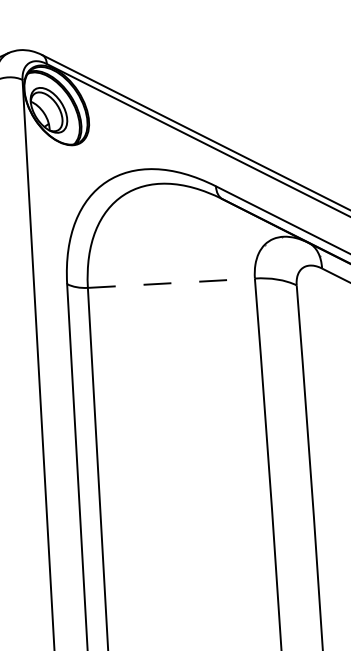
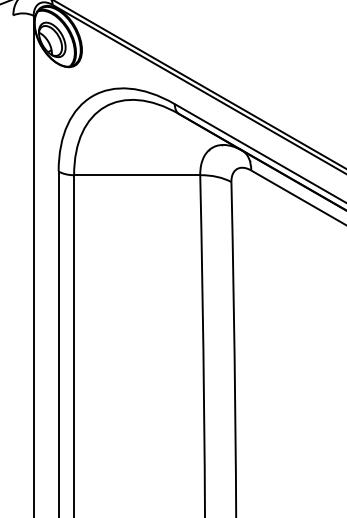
line: (171, 283) -> (137, 175), dashed -> solid

